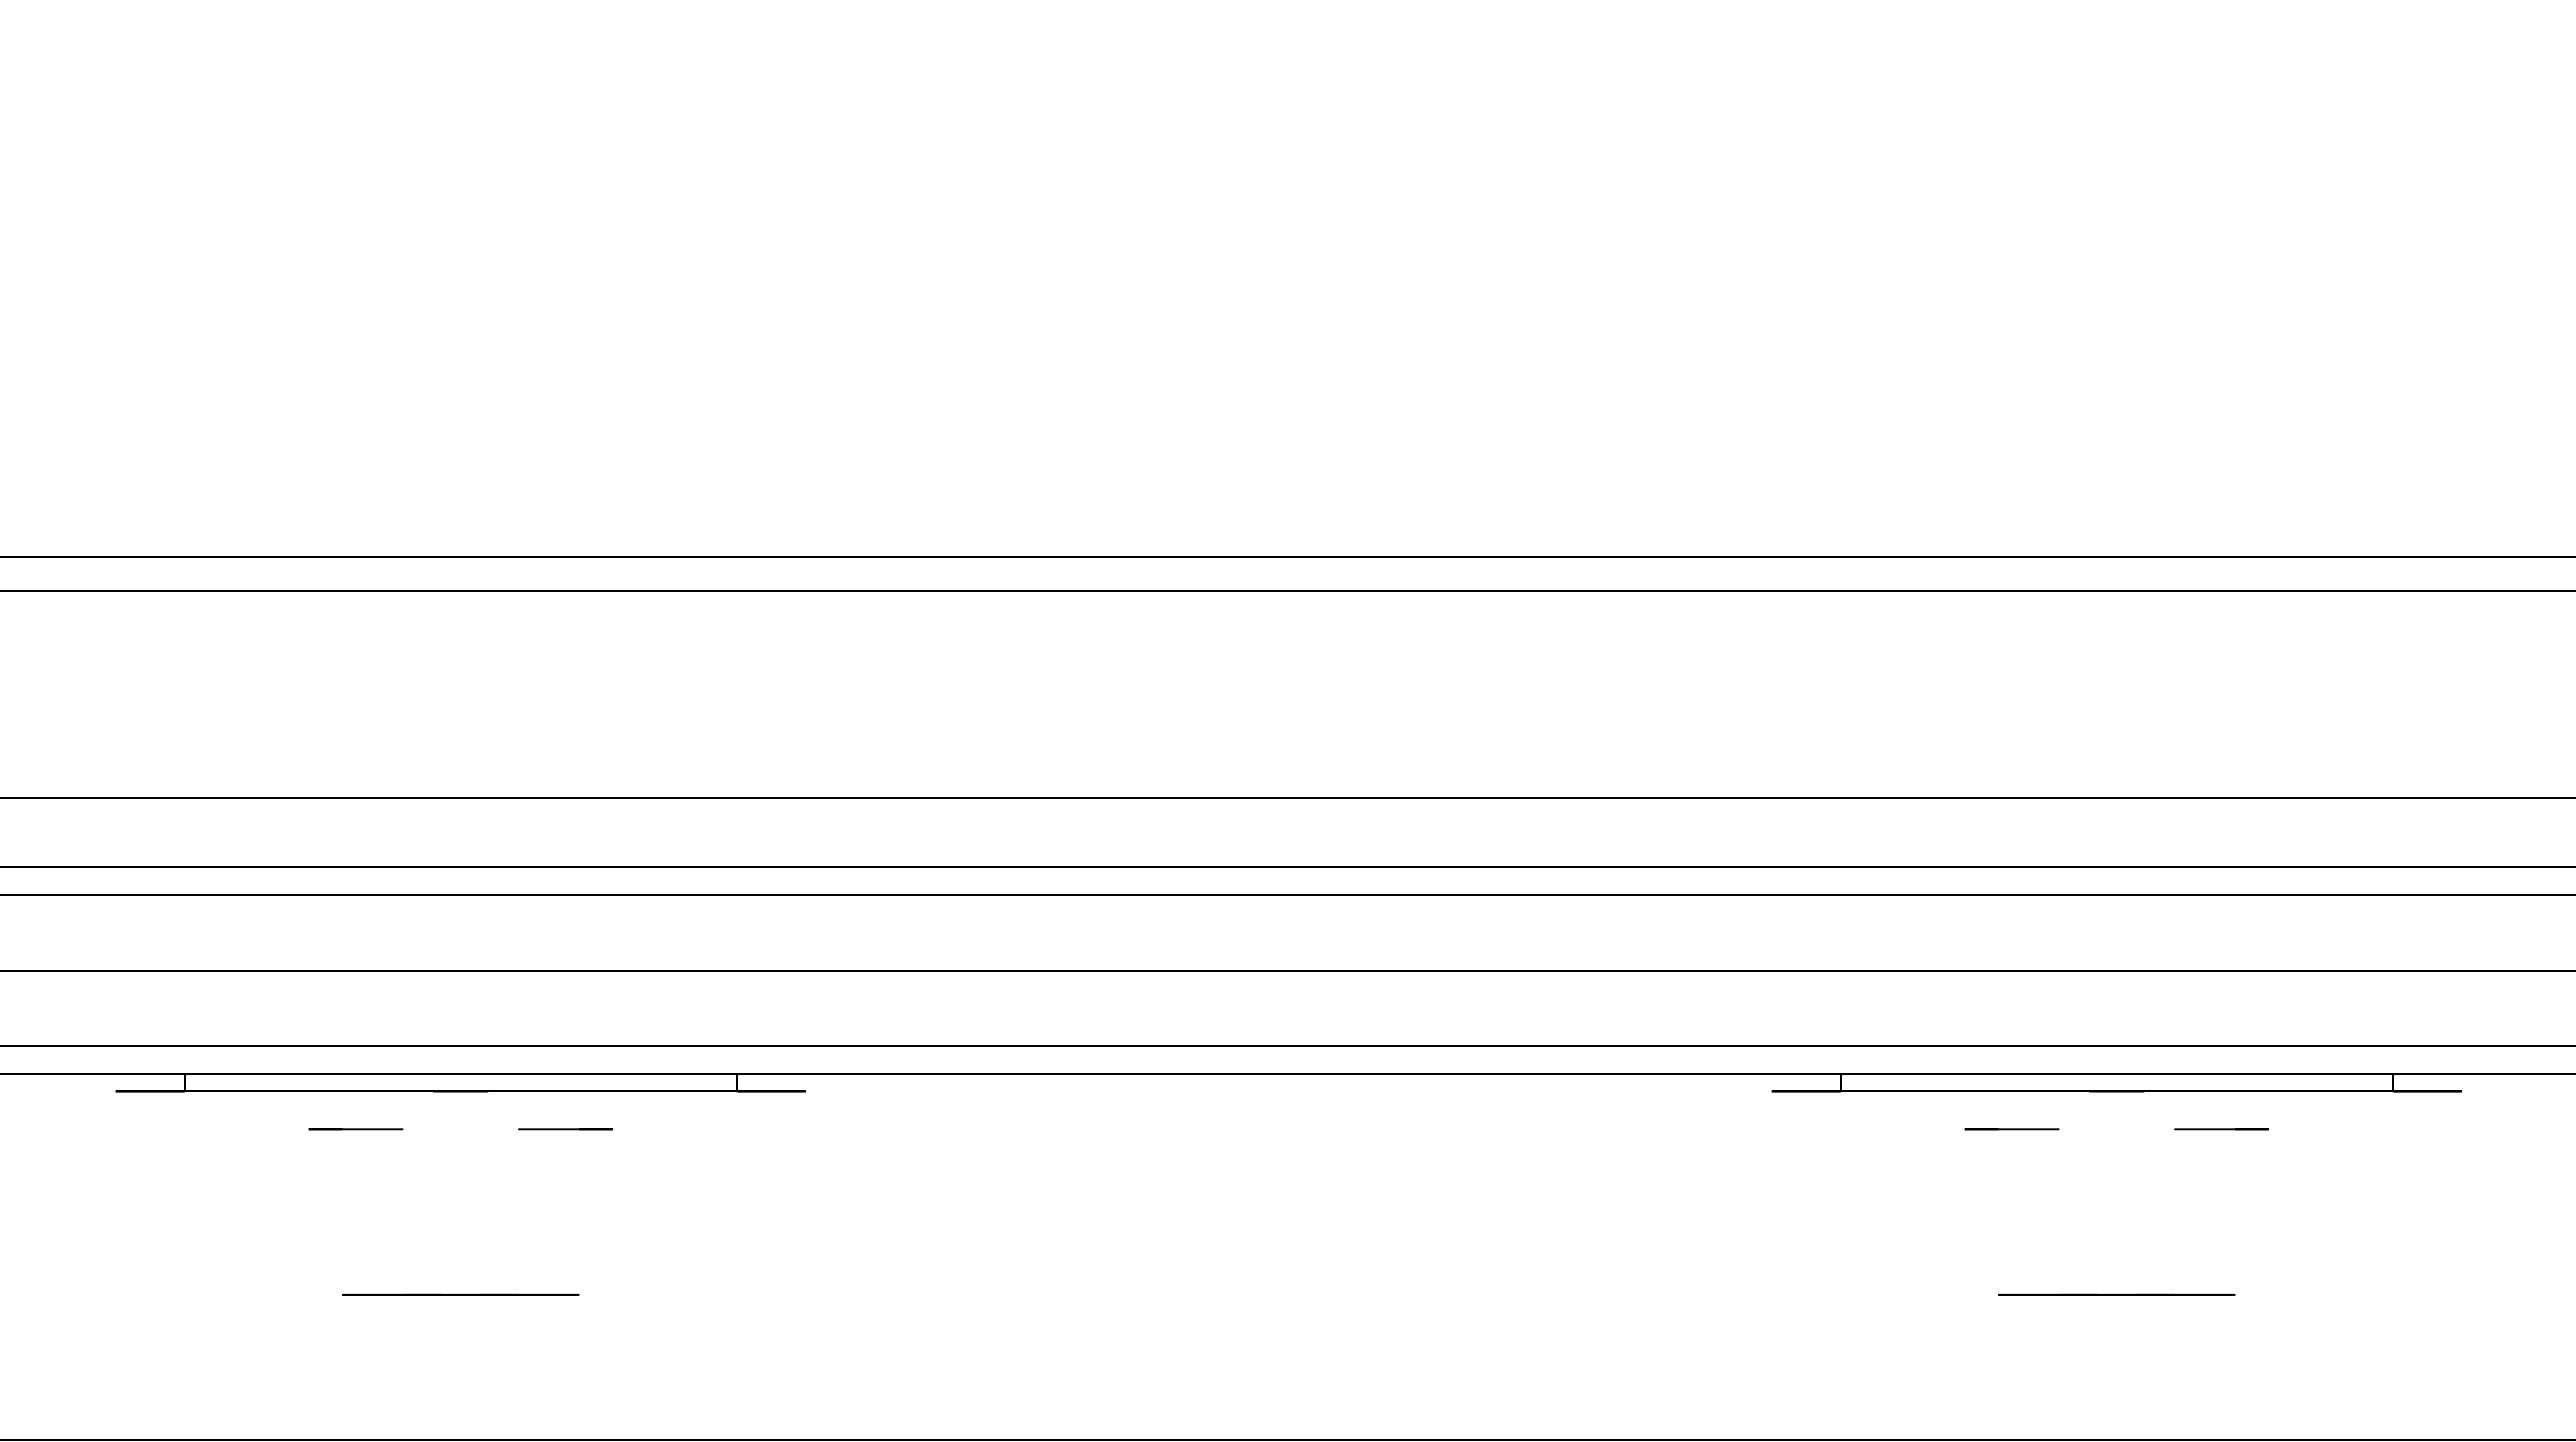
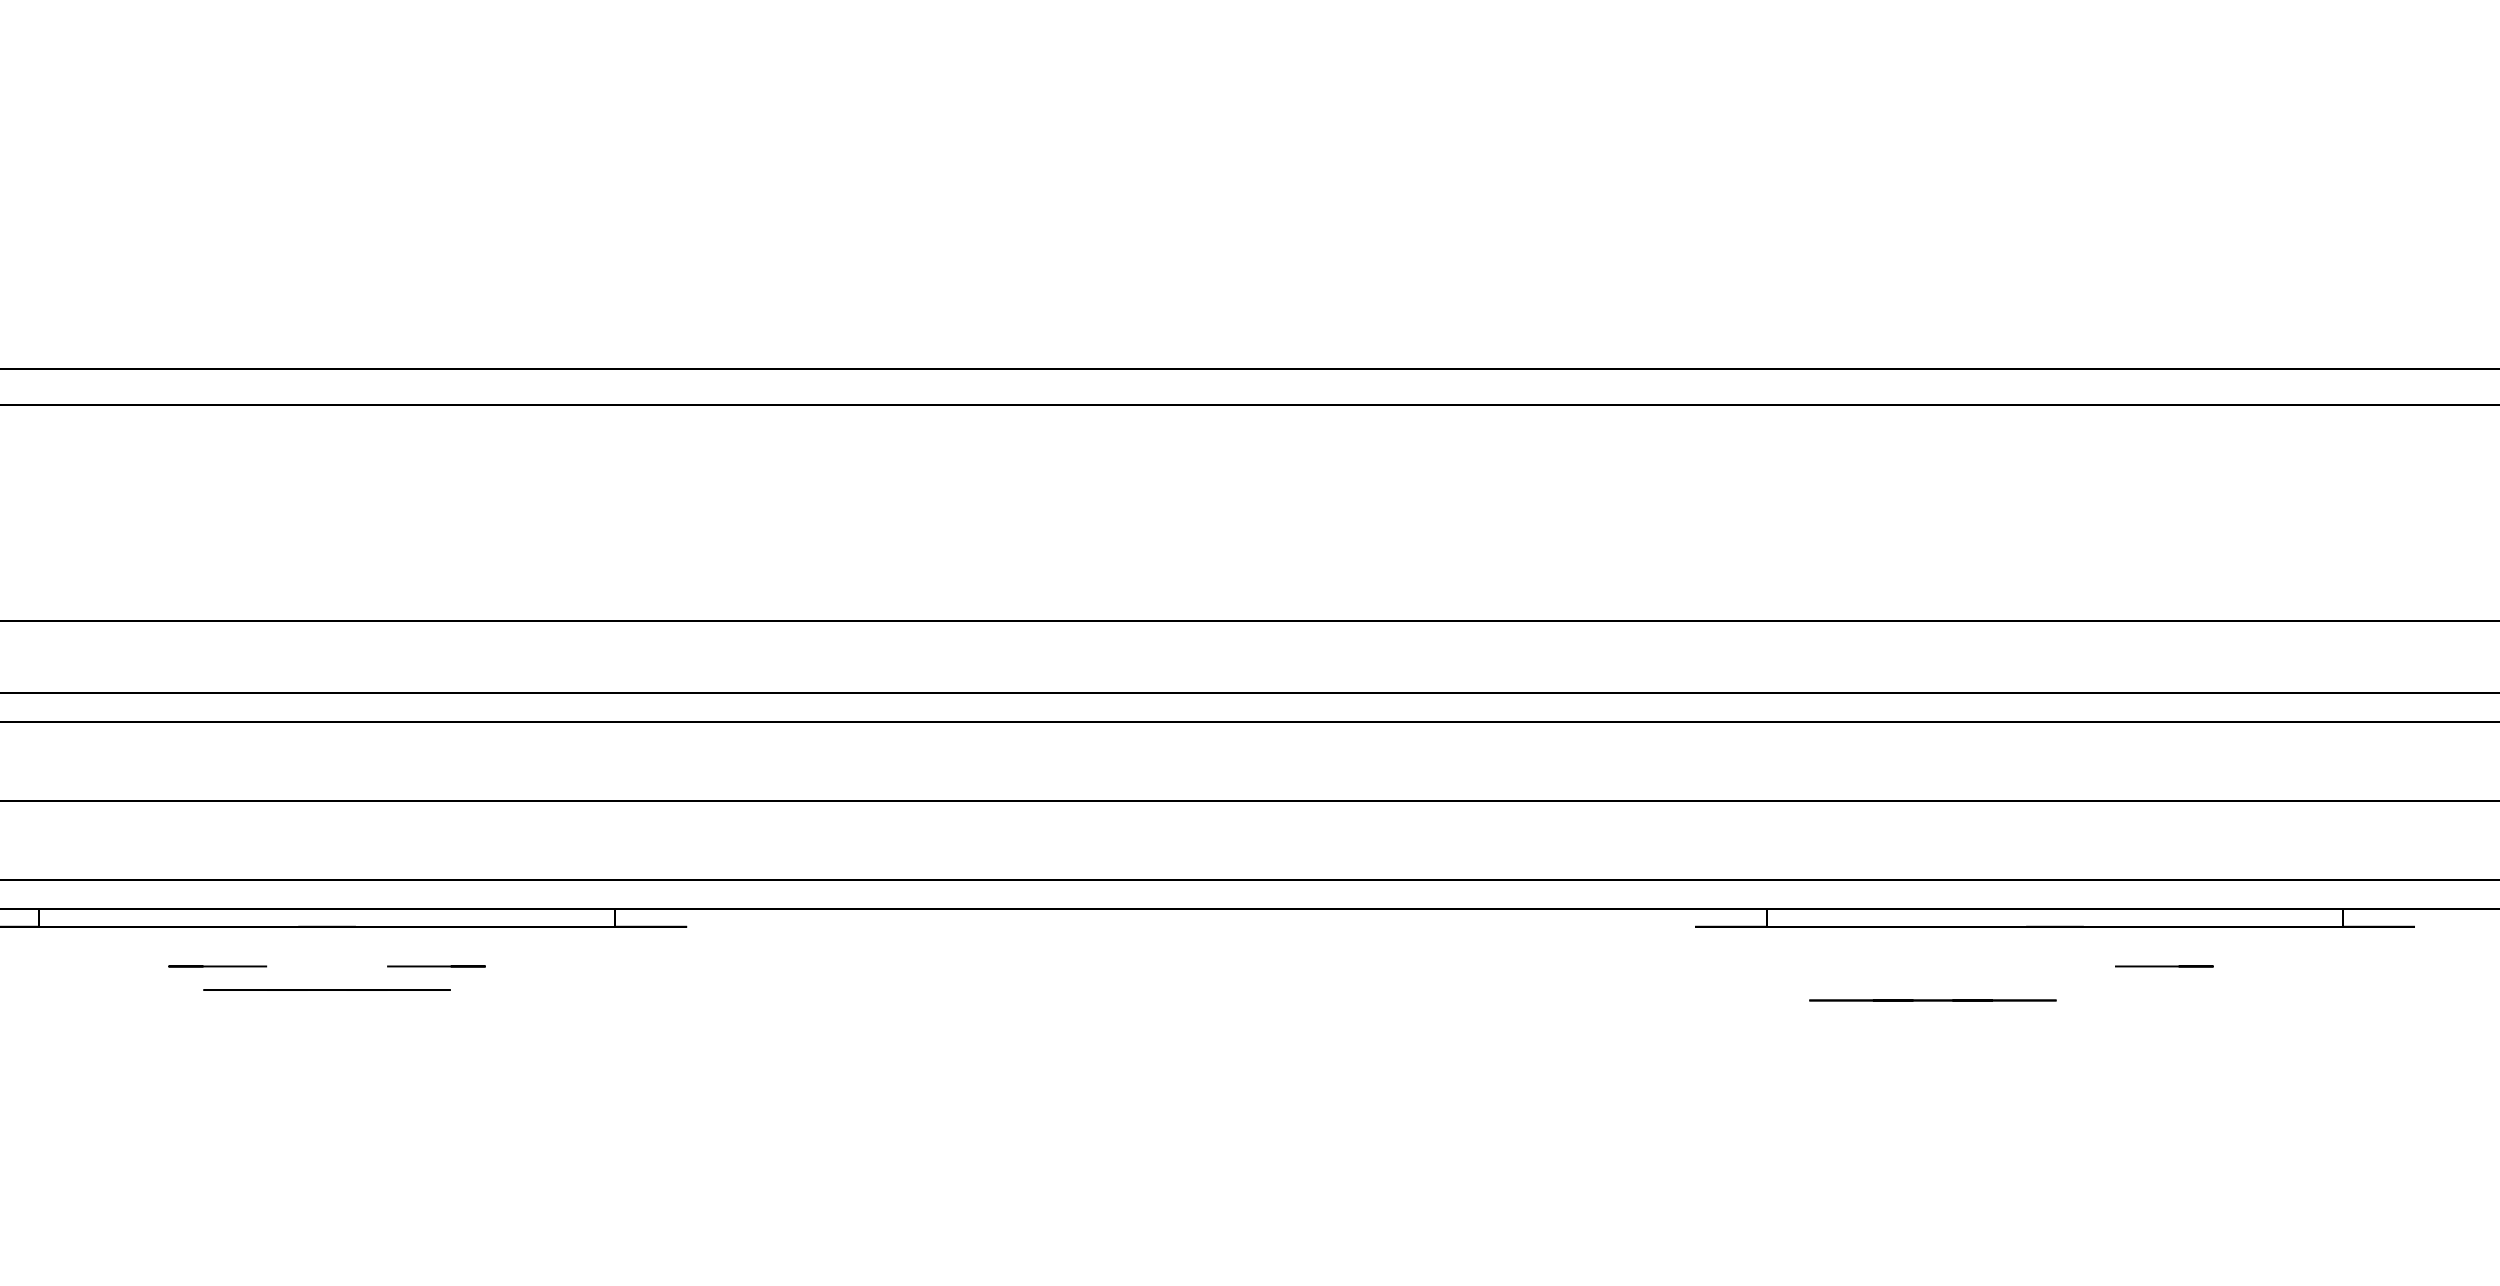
line: (2011, 1129) -> (1945, 966), removed
line: (460, 1294) -> (326, 989), moved
line: (2116, 1294) -> (1932, 1000), moved

